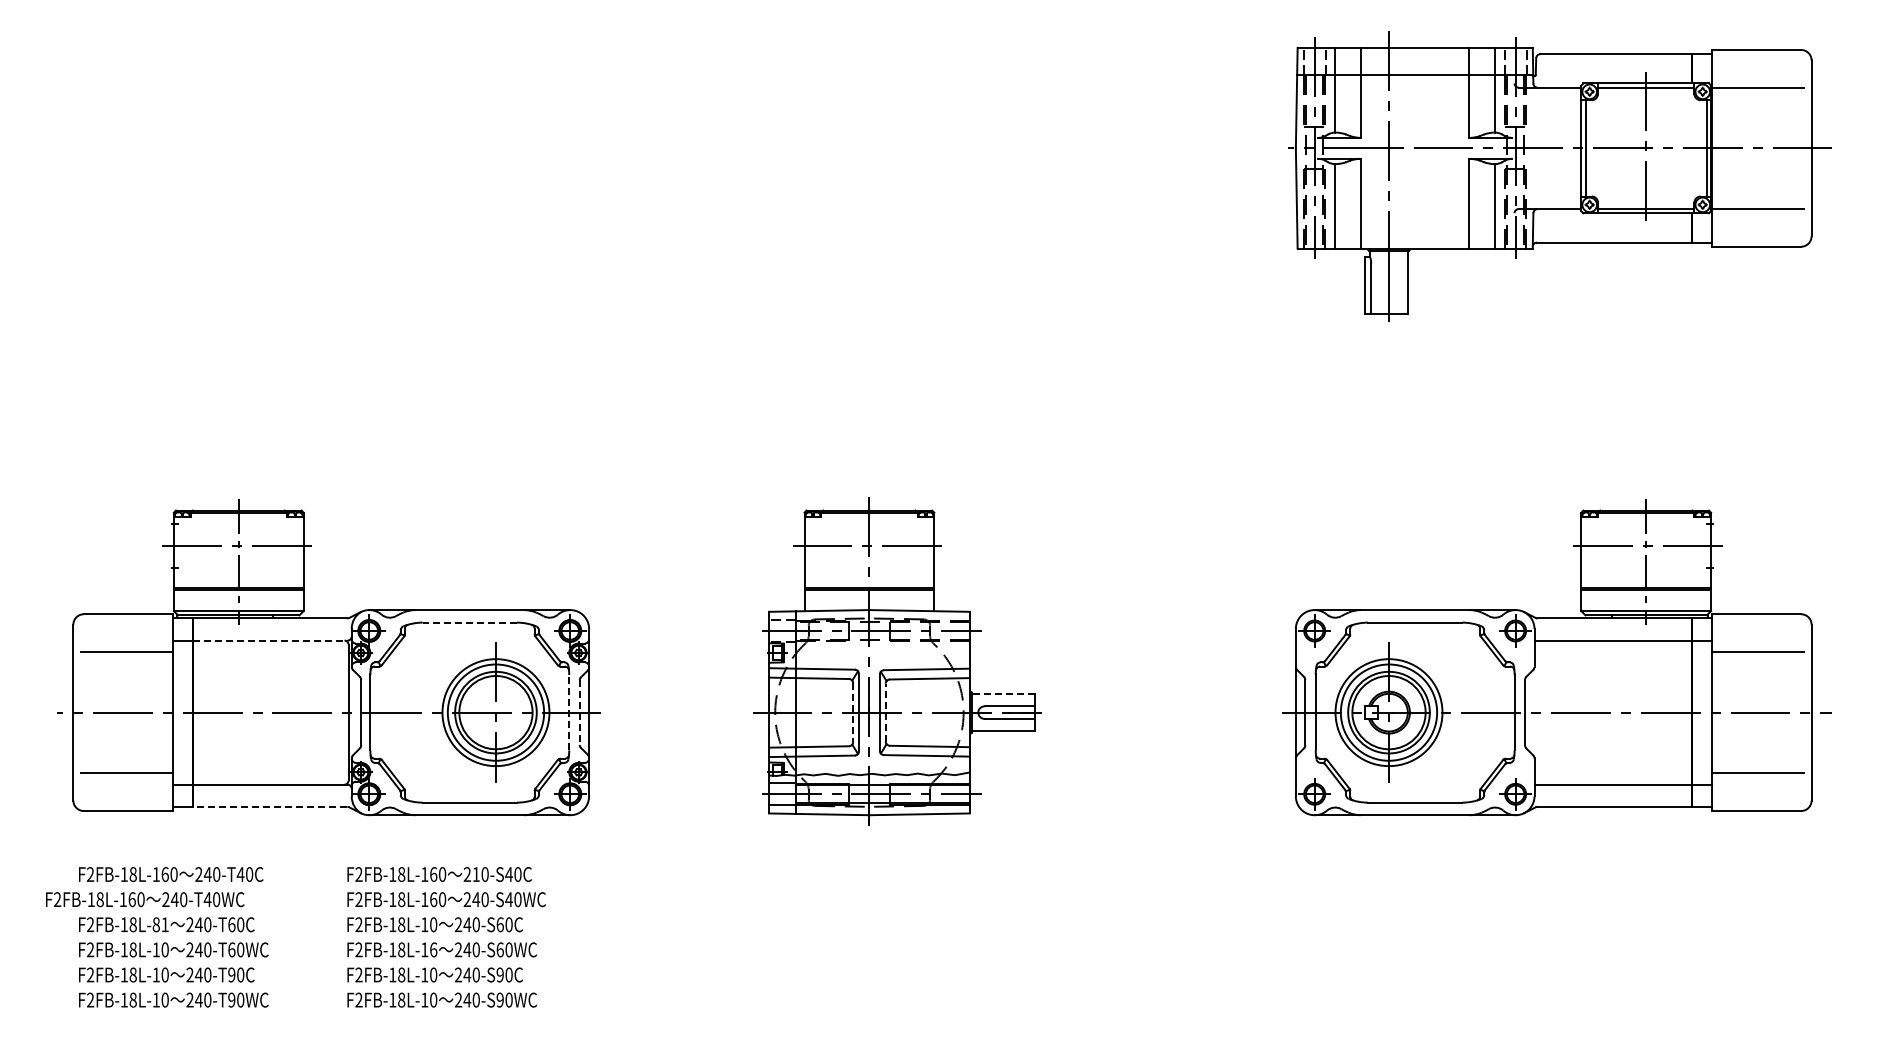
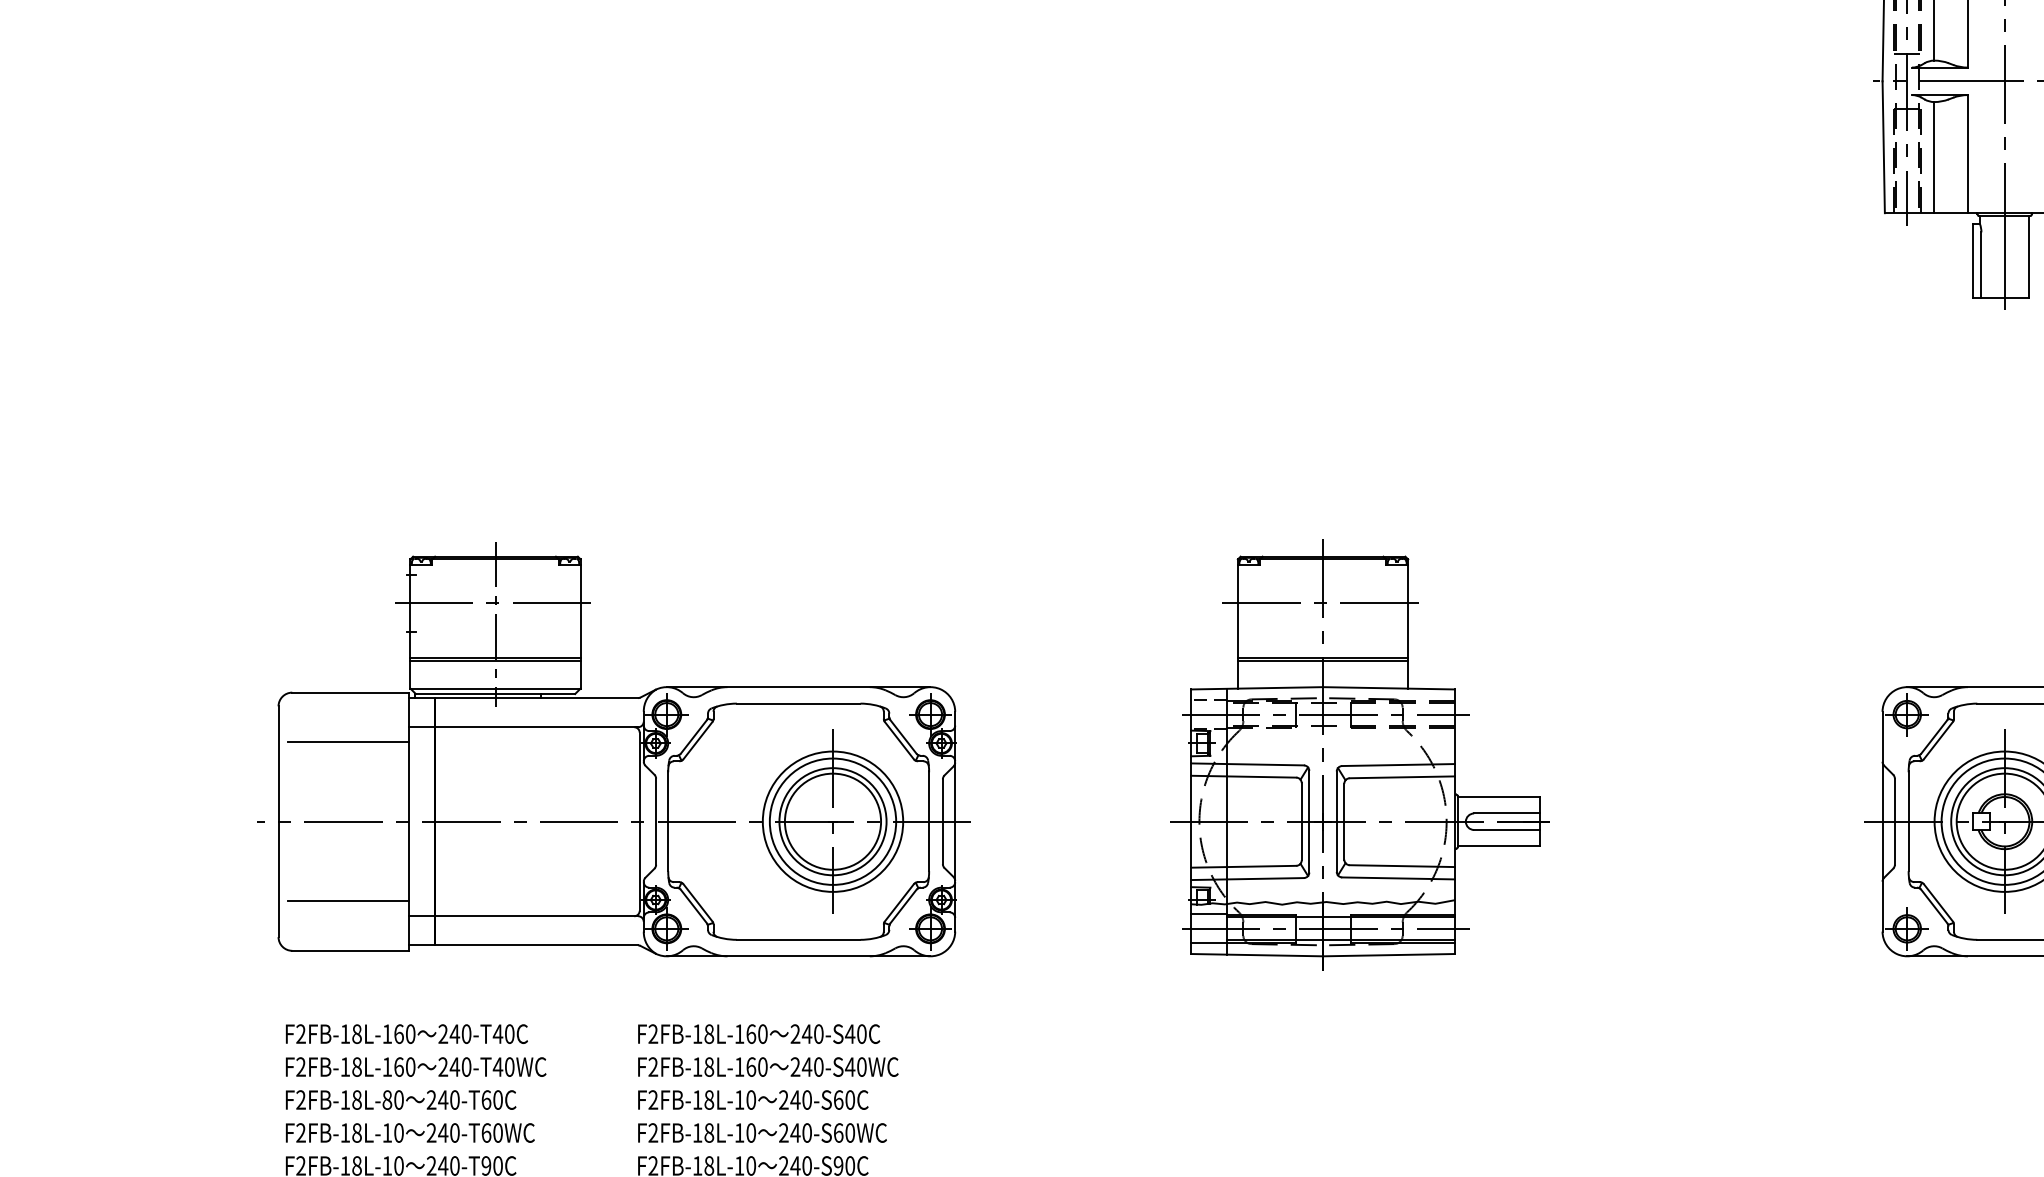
line: (469, 622) -> (798, 703), dashed -> solid
line: (270, 640) -> (537, 727), dashed -> solid
line: (1002, 693) -> (1497, 796), dashed -> solid
line: (569, 711) -> (929, 820), dashed -> solid
line: (885, 712) -> (1344, 821), dashed -> solid
line: (579, 713) -> (942, 822), dashed -> solid
line: (853, 713) -> (1302, 822), dashed -> solid
line: (269, 806) -> (535, 944), dashed -> solid
text: (476, 874) -> (807, 1034), 210-S40C -> 240-S40C
text: (145, 899) -> (416, 1066), moved
text: (164, 924) -> (398, 1099), F2FB-18L-81 -> F2FB-18L-80
text: (433, 949) -> (751, 1132), F2FB-18L-16 -> F2FB-18L-10

